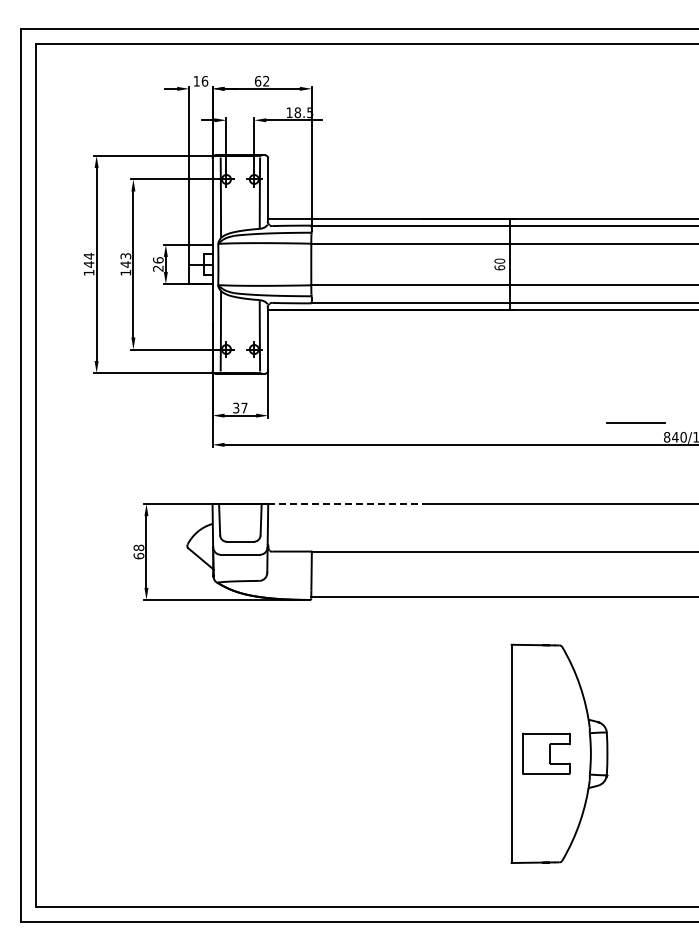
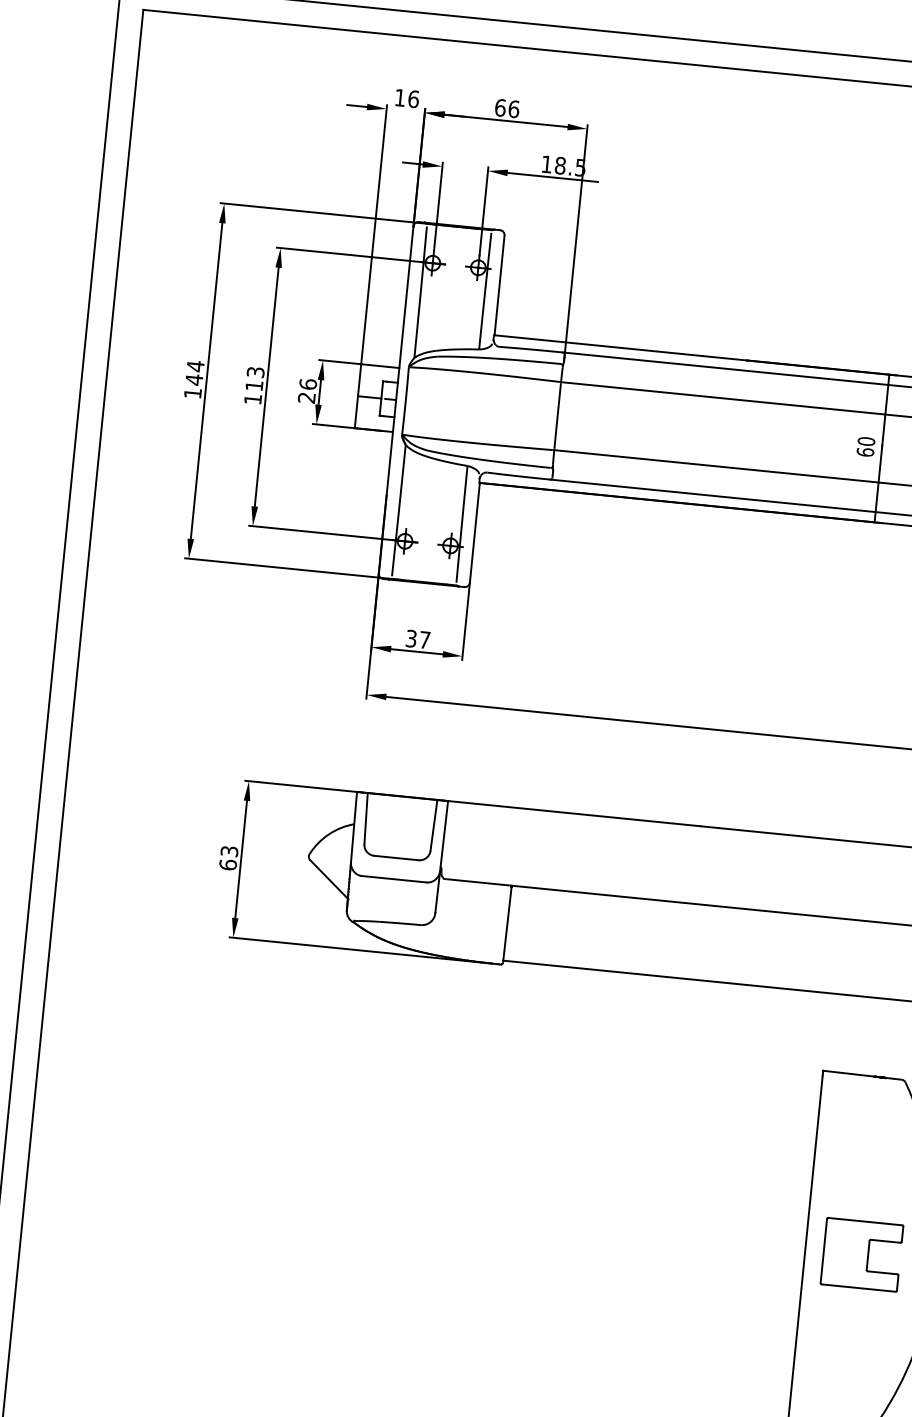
text: (266, 80) -> (514, 107), 62 -> 66
text: (125, 264) -> (253, 385), 143 -> 113
line: (345, 504) -> (574, 814), dashed -> solid
text: (138, 547) -> (228, 850), 68 -> 63

